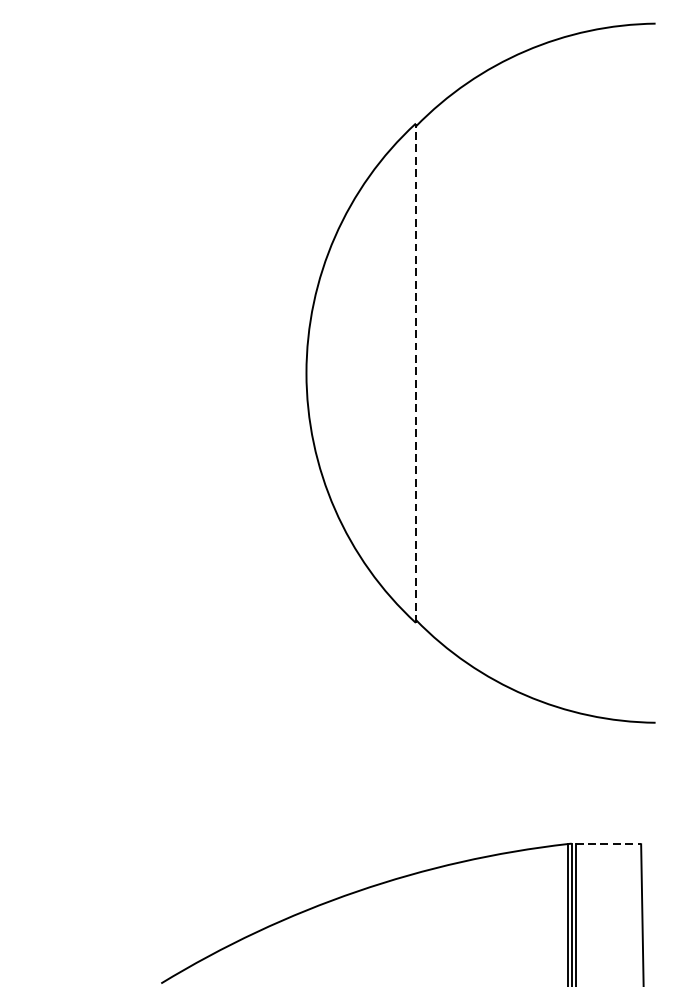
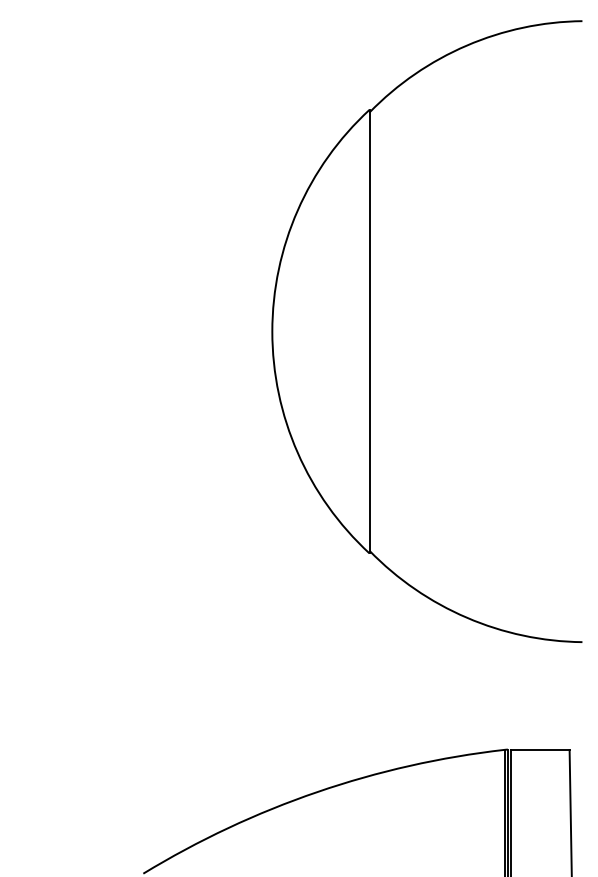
line: (415, 373) -> (369, 331), dashed -> solid
line: (609, 843) -> (541, 749), dashed -> solid

